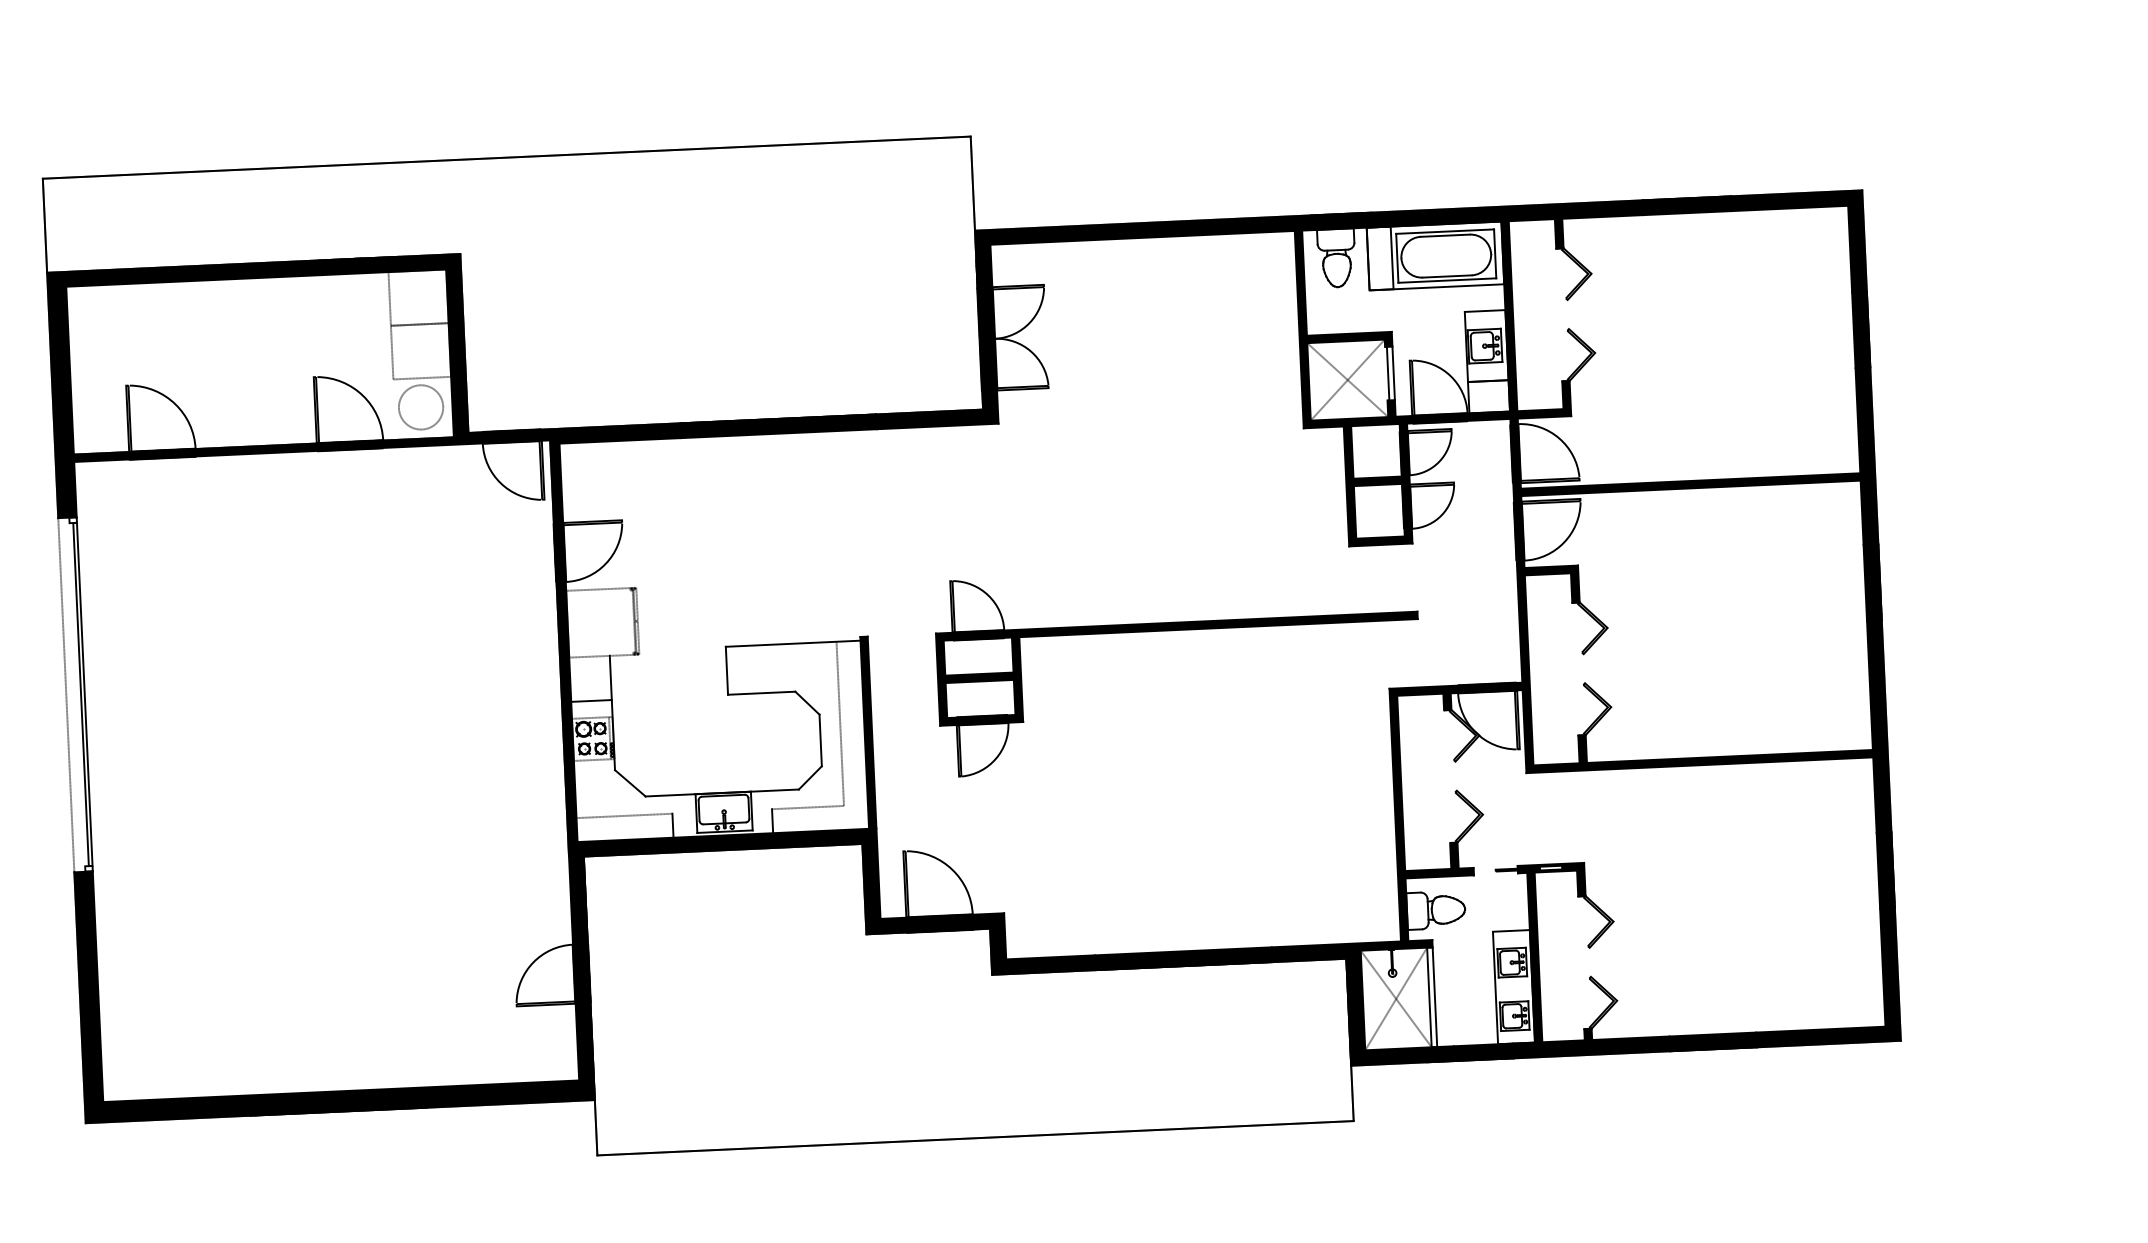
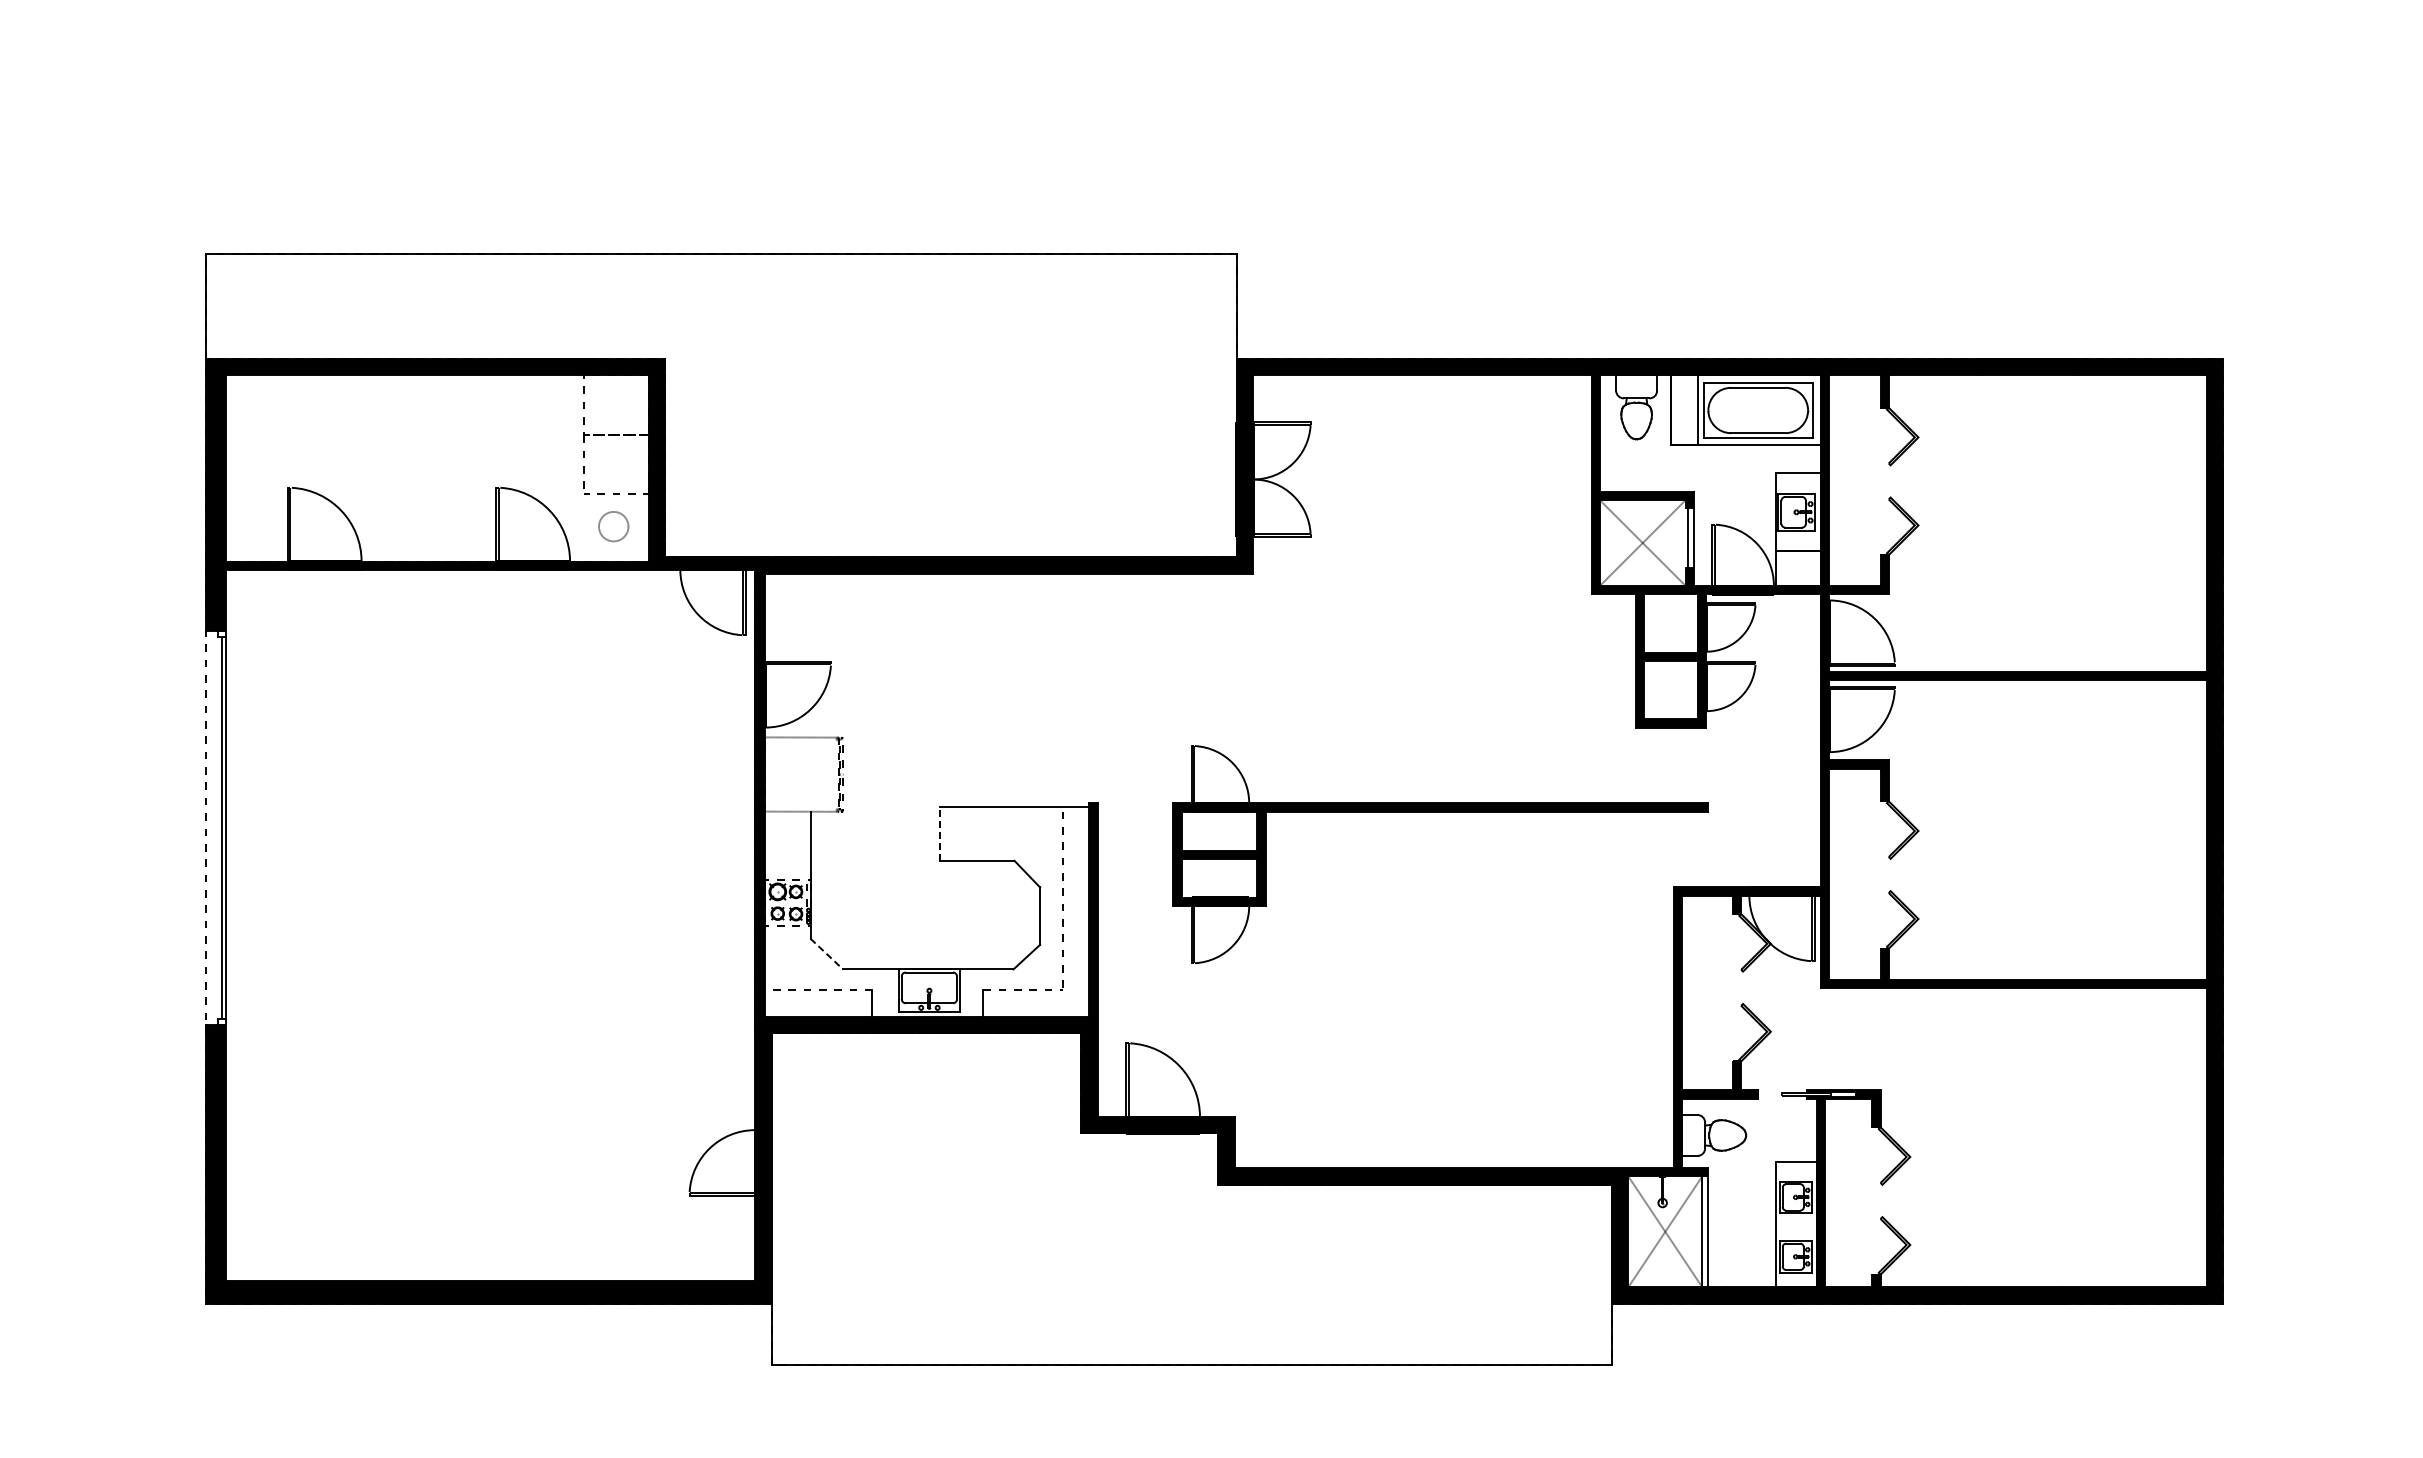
circle: (420, 407) -> (613, 526), size x0.6
line: (726, 671) -> (939, 834), solid -> dashed
line: (591, 700) -> (787, 860), removed
line: (630, 783) -> (827, 954), solid -> dashed

